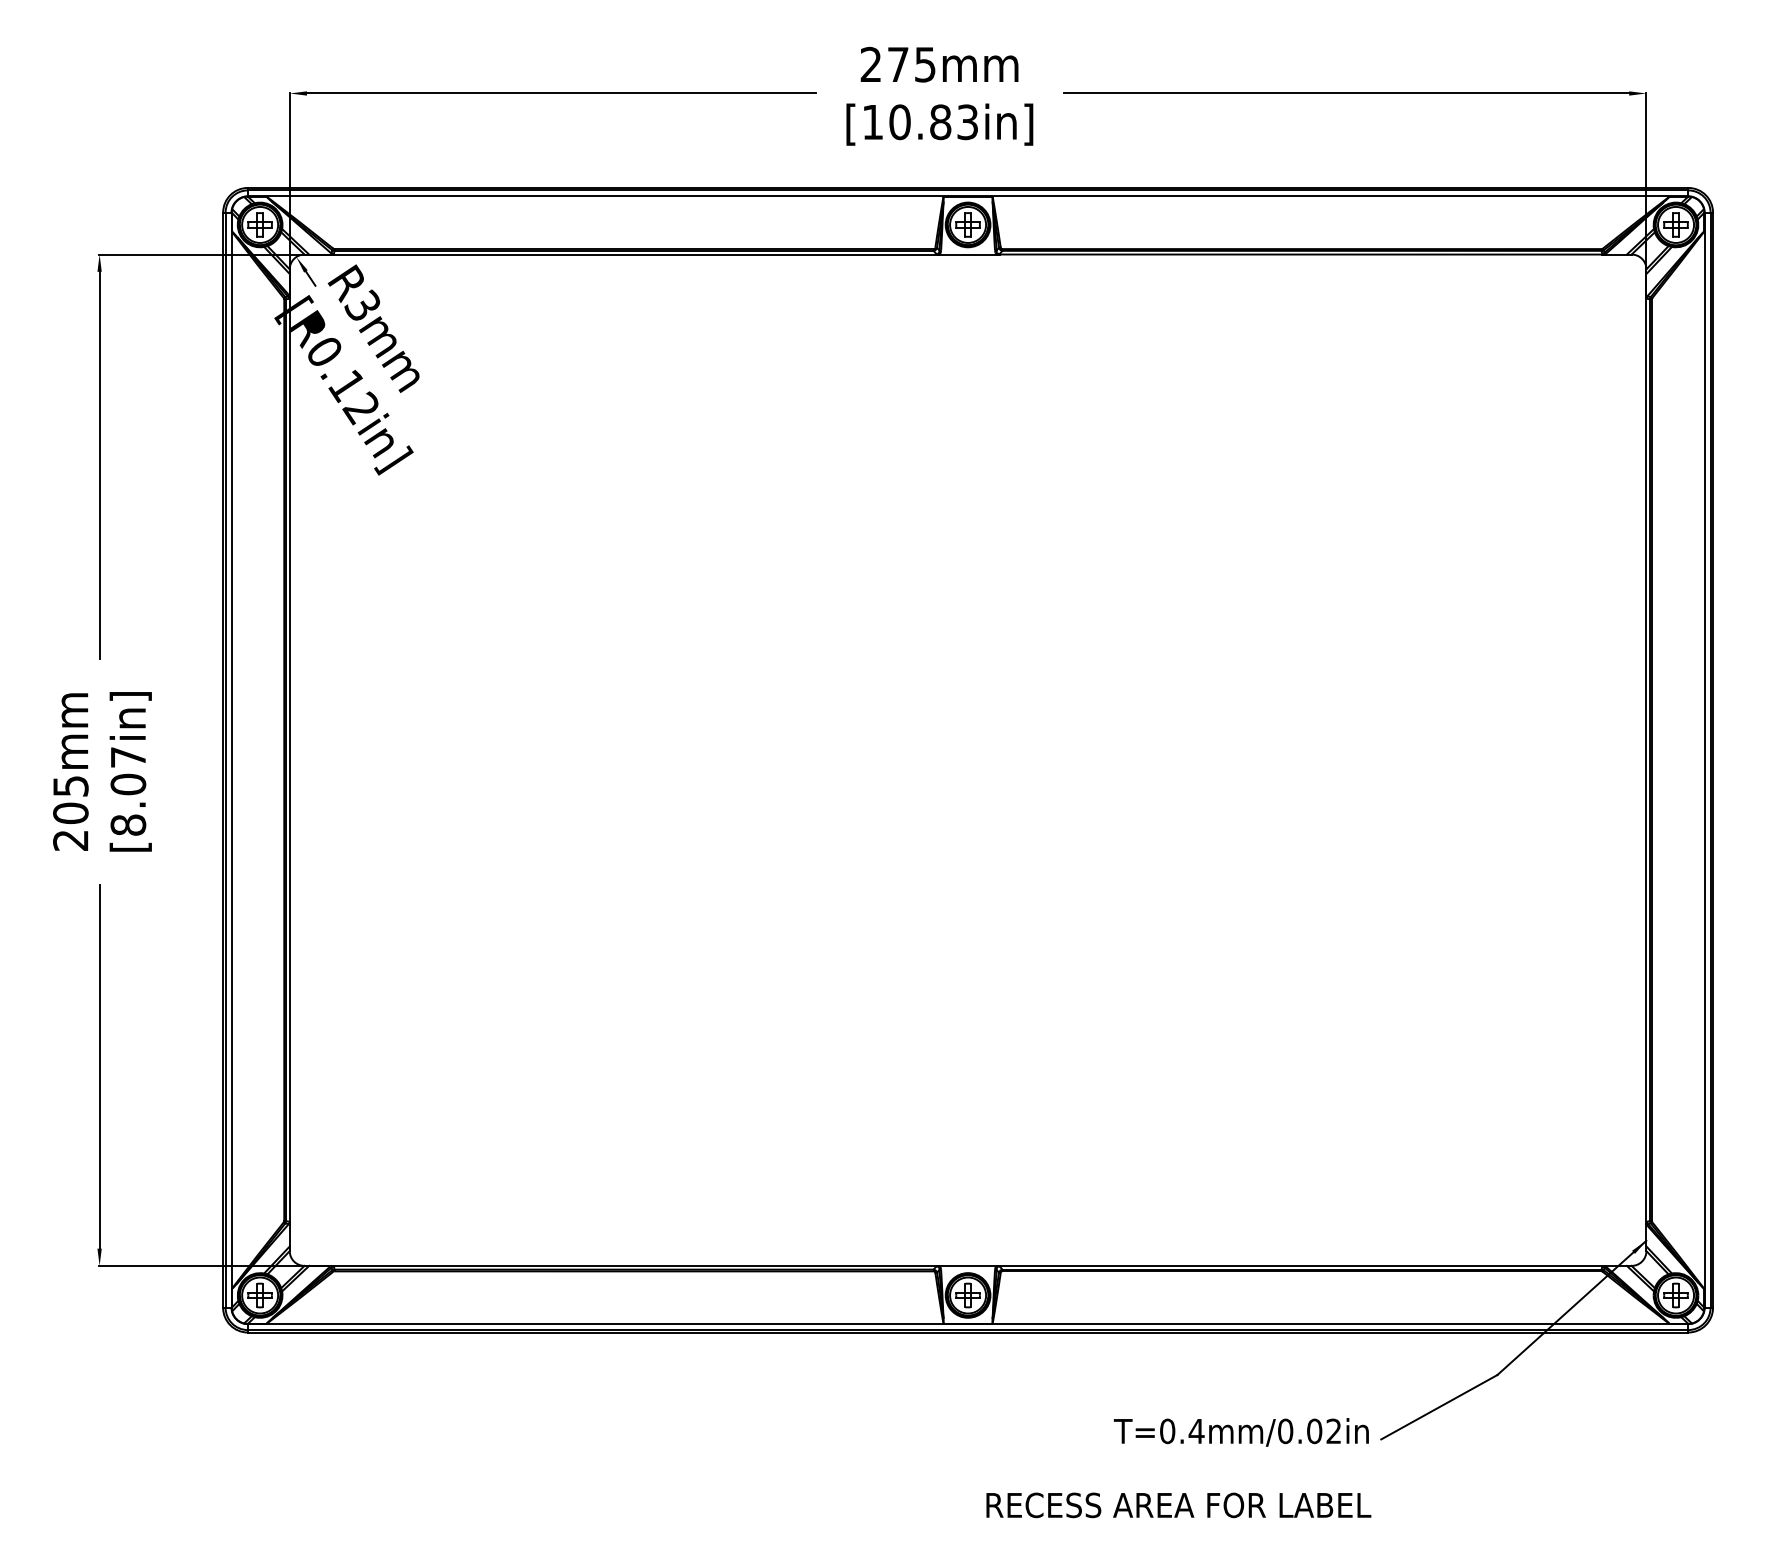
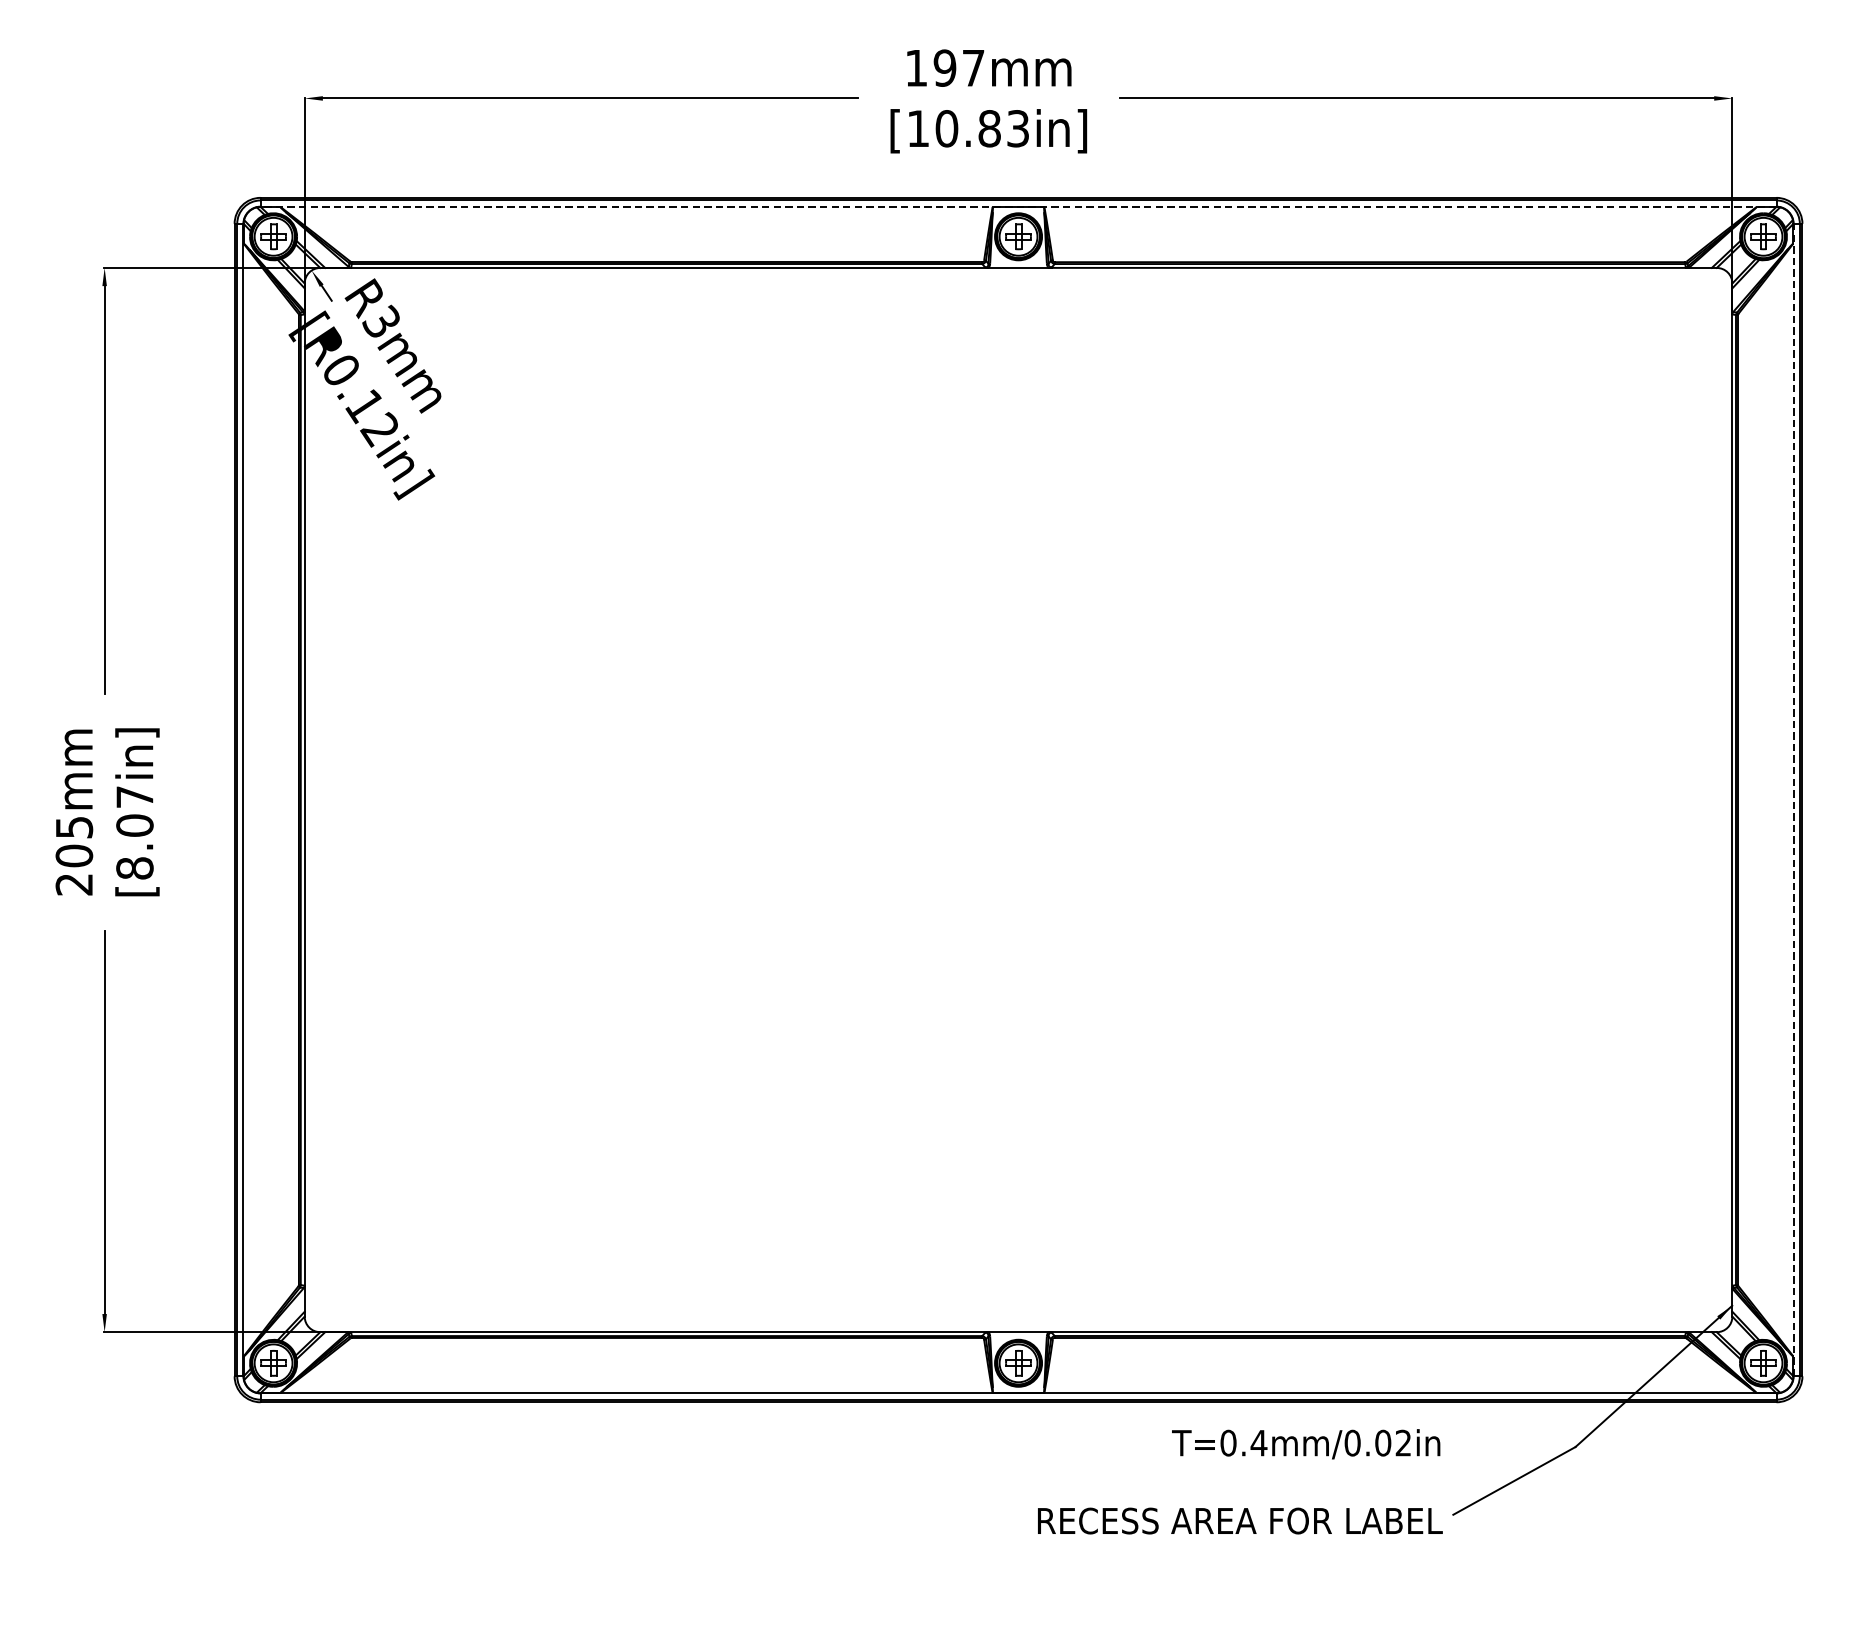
text: (897, 64) -> (944, 67), 275mm -> 197mm
line: (967, 196) -> (1017, 206), solid -> dashed
line: (1704, 760) -> (1793, 800), solid -> dashed
text: (1178, 1468) -> (1239, 1482), moved

